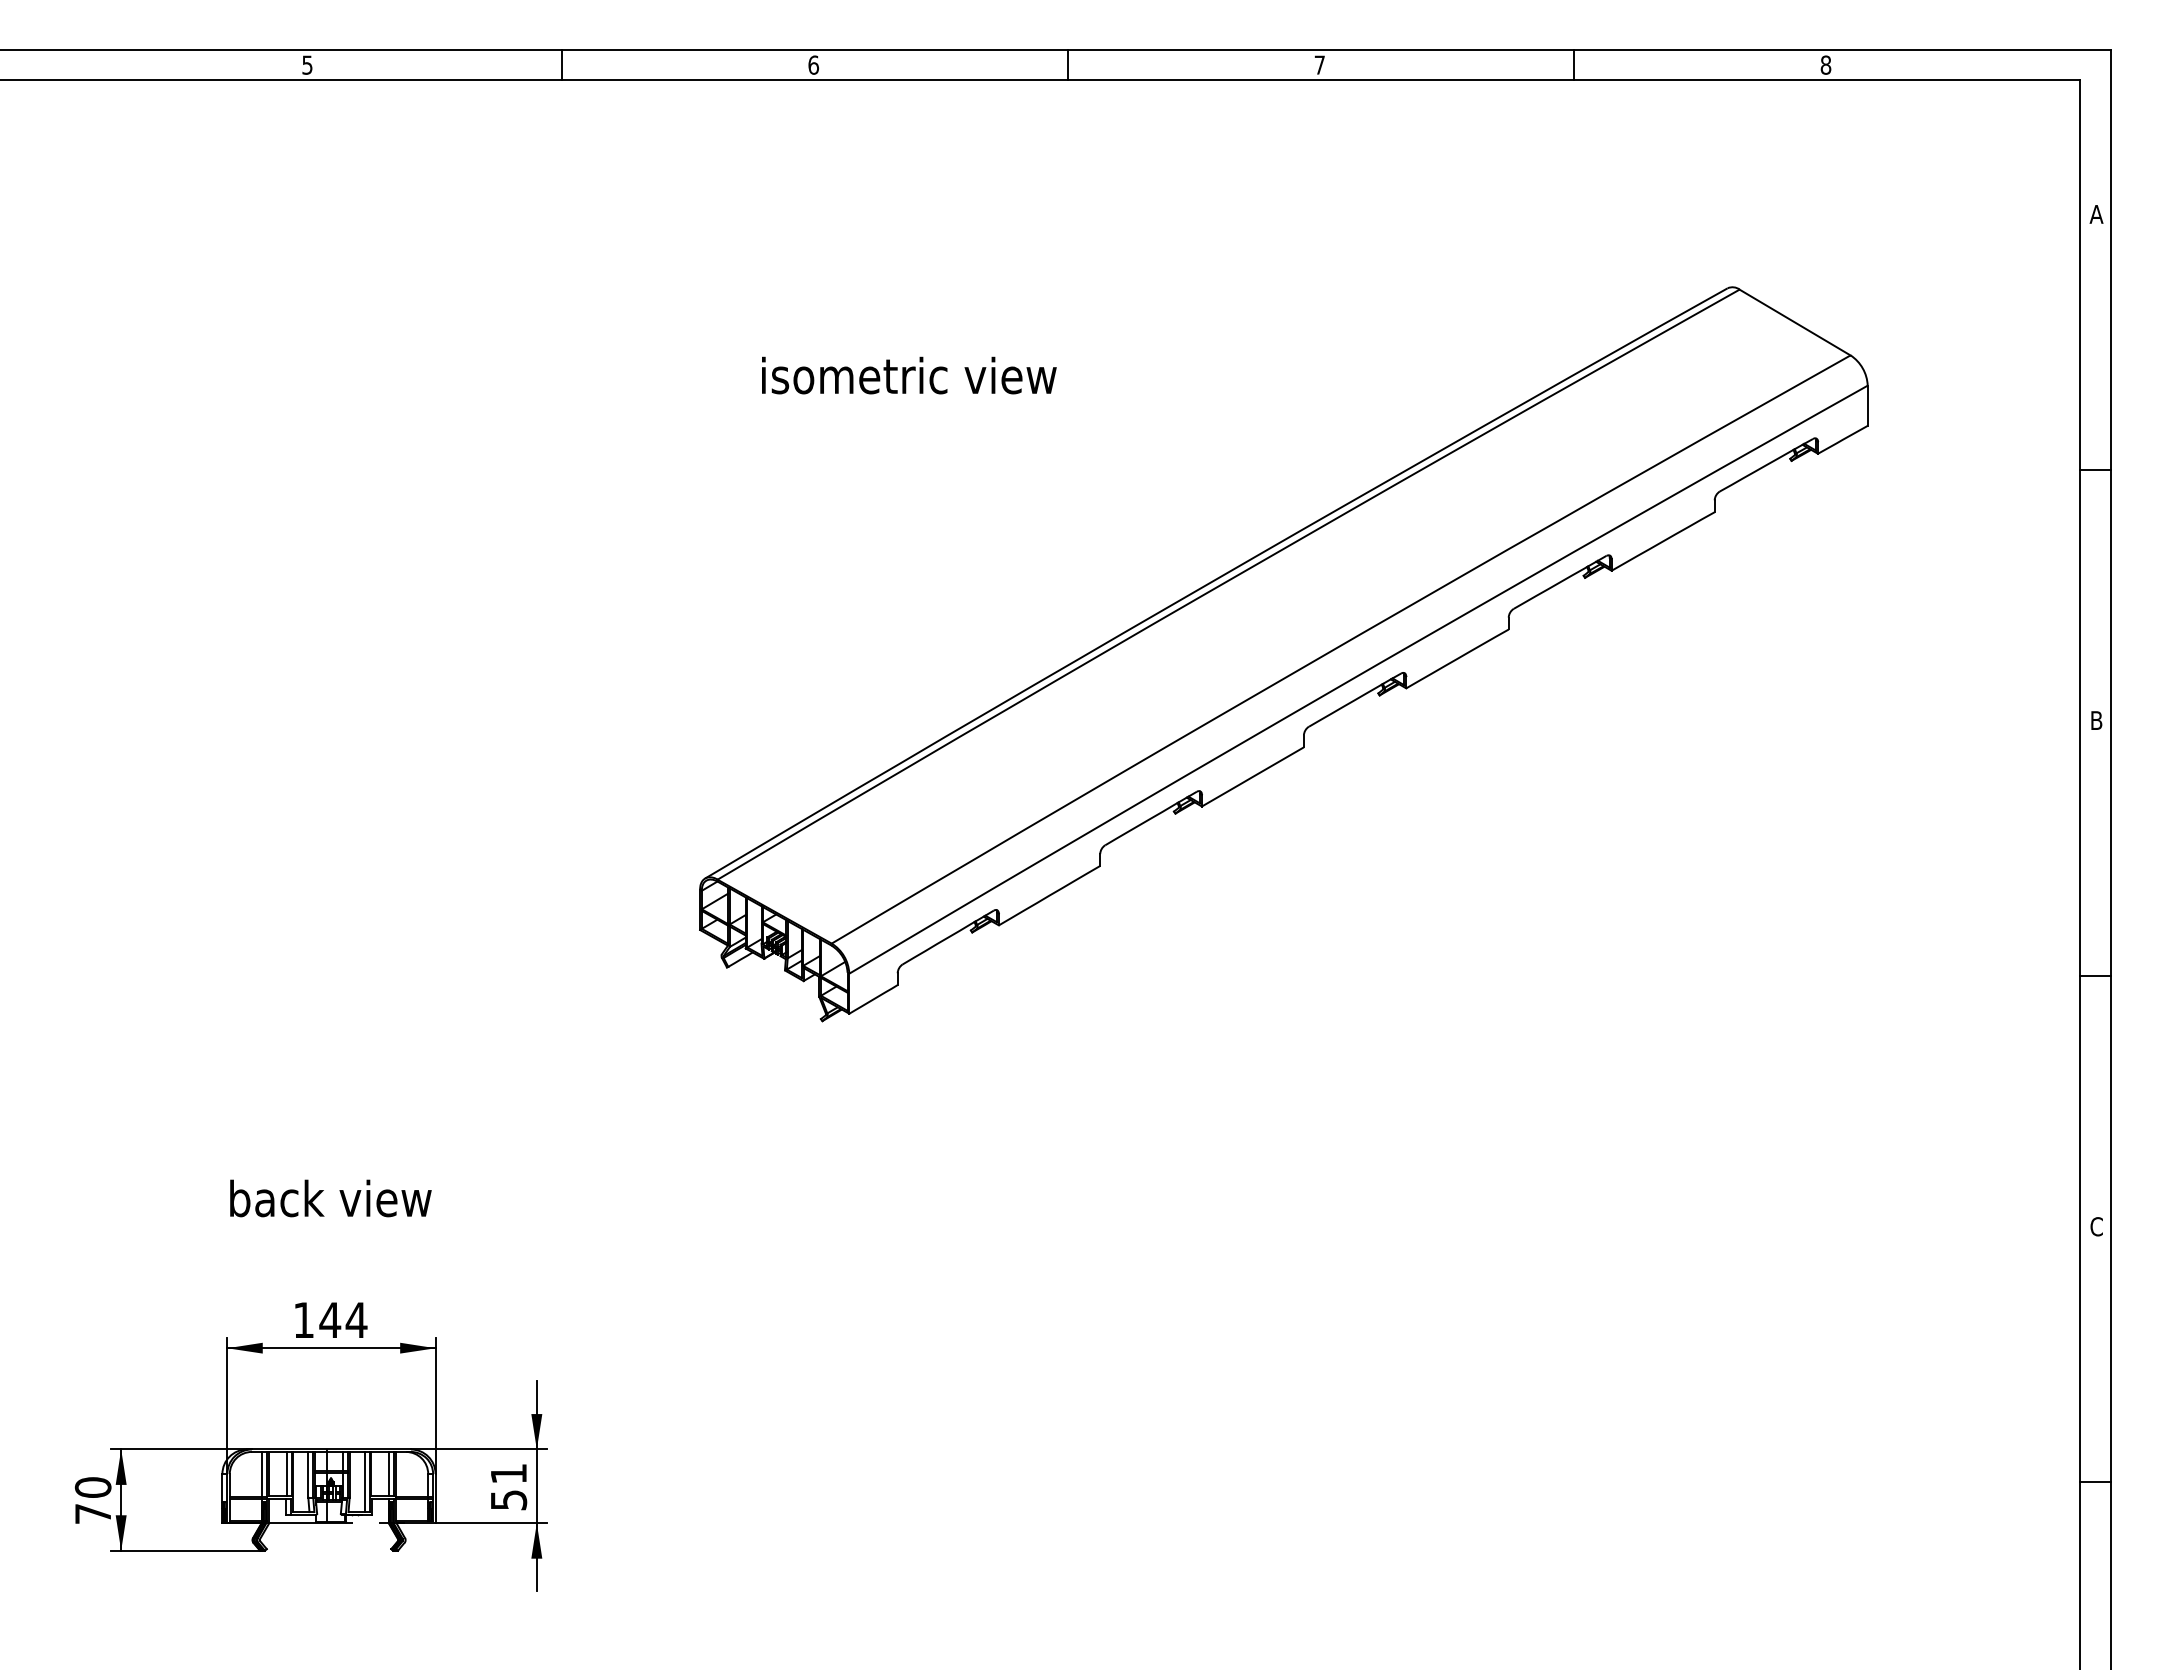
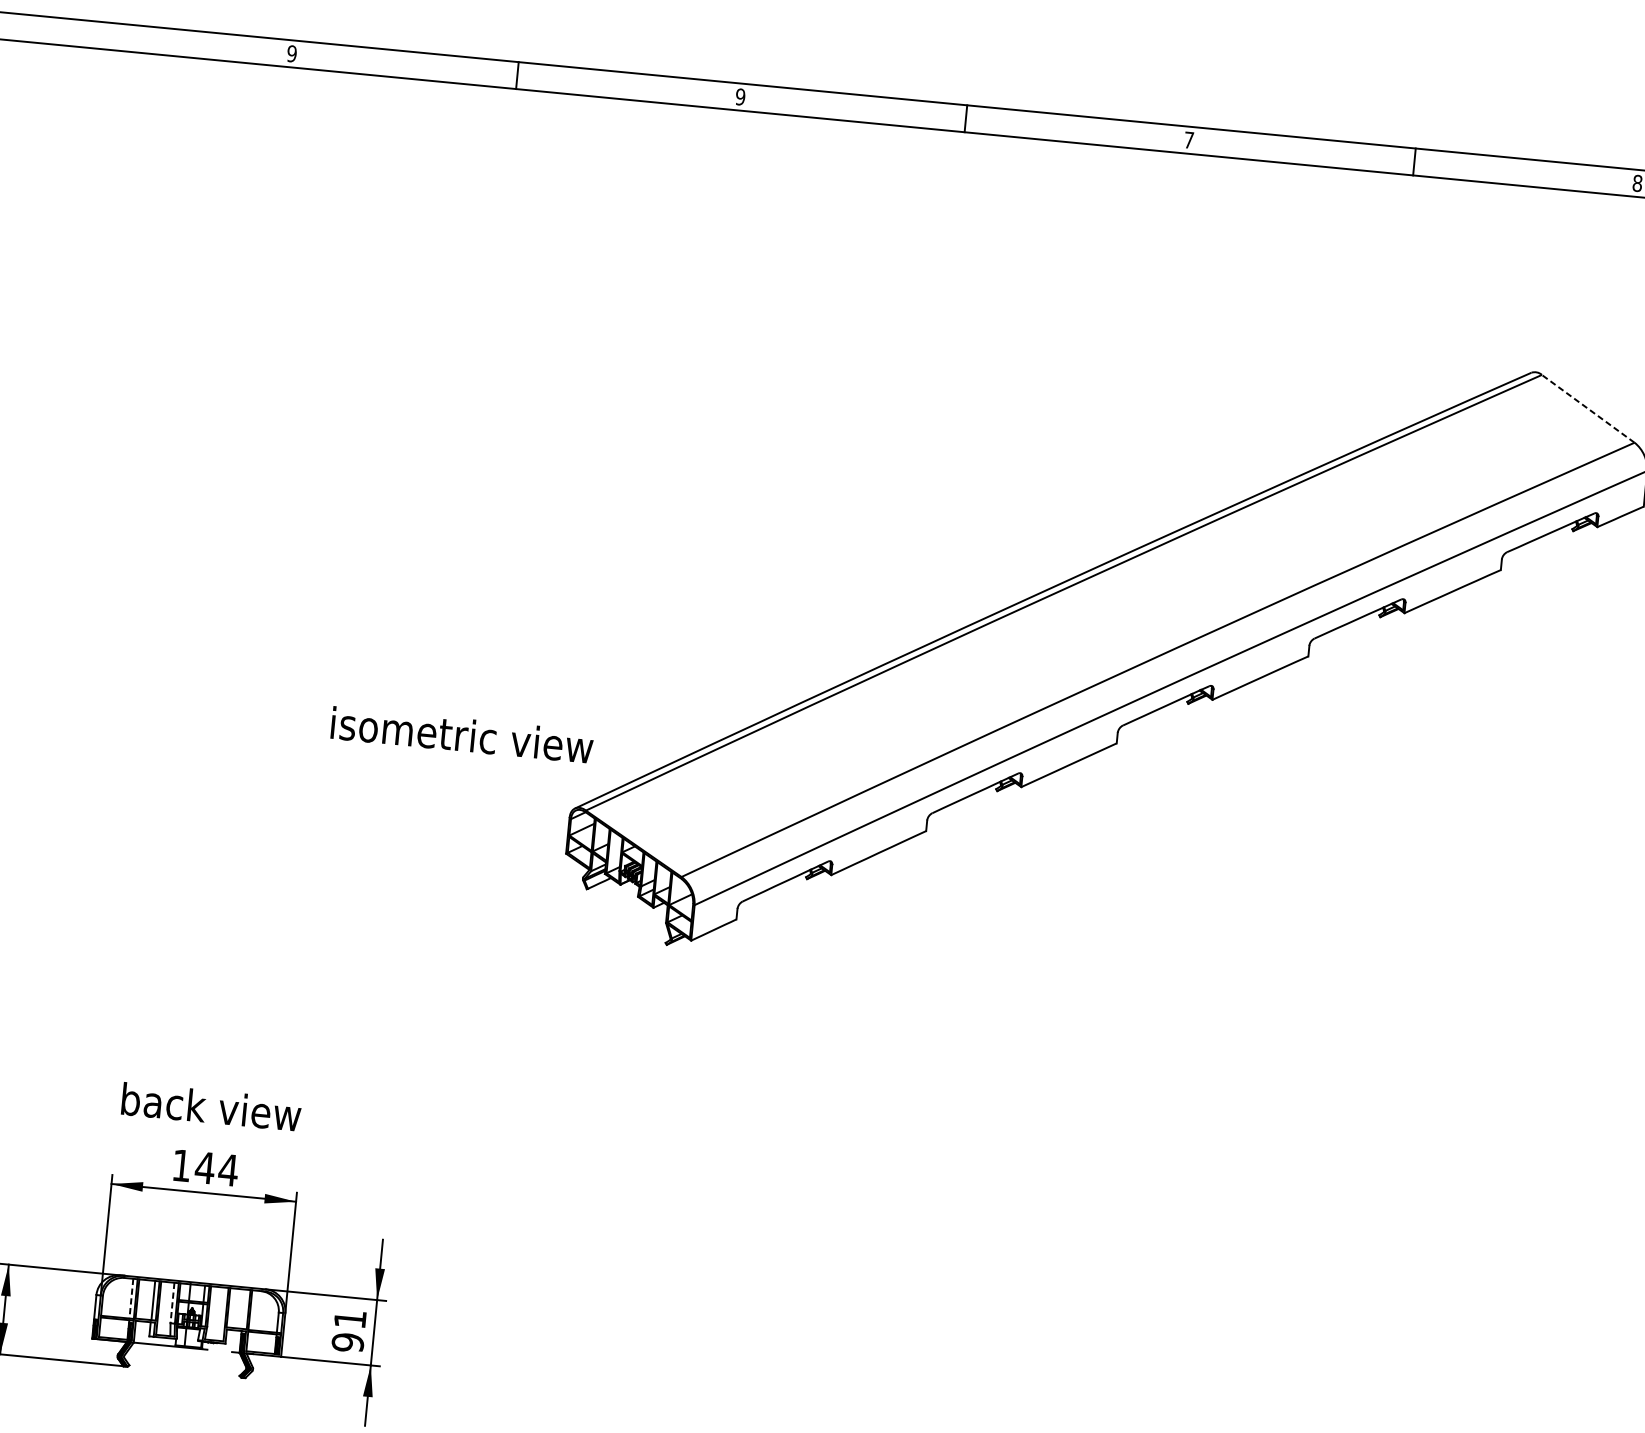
text: (307, 64) -> (292, 53), 5 -> 9
text: (813, 64) -> (740, 96), 6 -> 9
line: (1794, 322) -> (1587, 408), solid -> dashed
text: (909, 375) -> (462, 735), moved
text: (330, 1198) -> (211, 1107), moved
line: (389, 1473) -> (244, 1308), removed
line: (261, 1474) -> (131, 1298), solid -> dashed
line: (308, 1474) -> (172, 1302), solid -> dashed
line: (364, 1481) -> (221, 1313), removed
text: (508, 1500) -> (347, 1342), 51 -> 91

